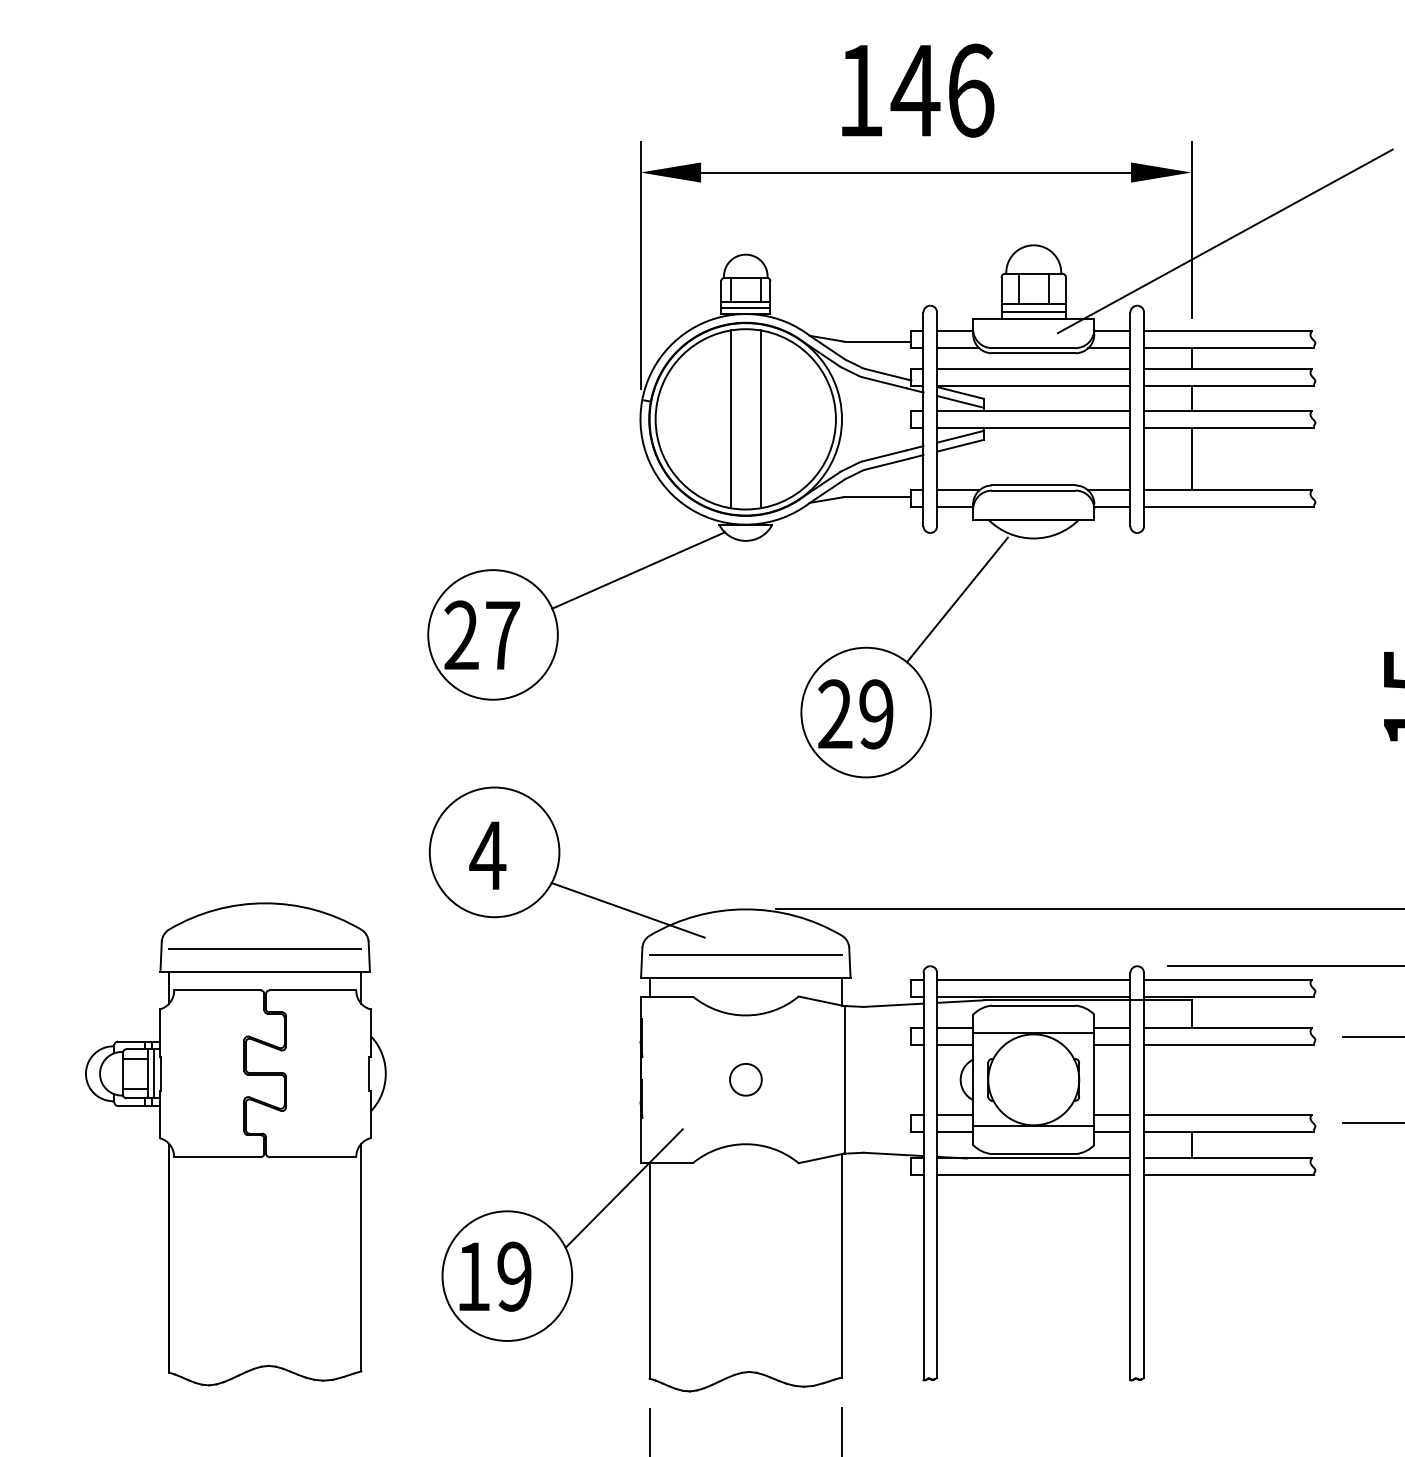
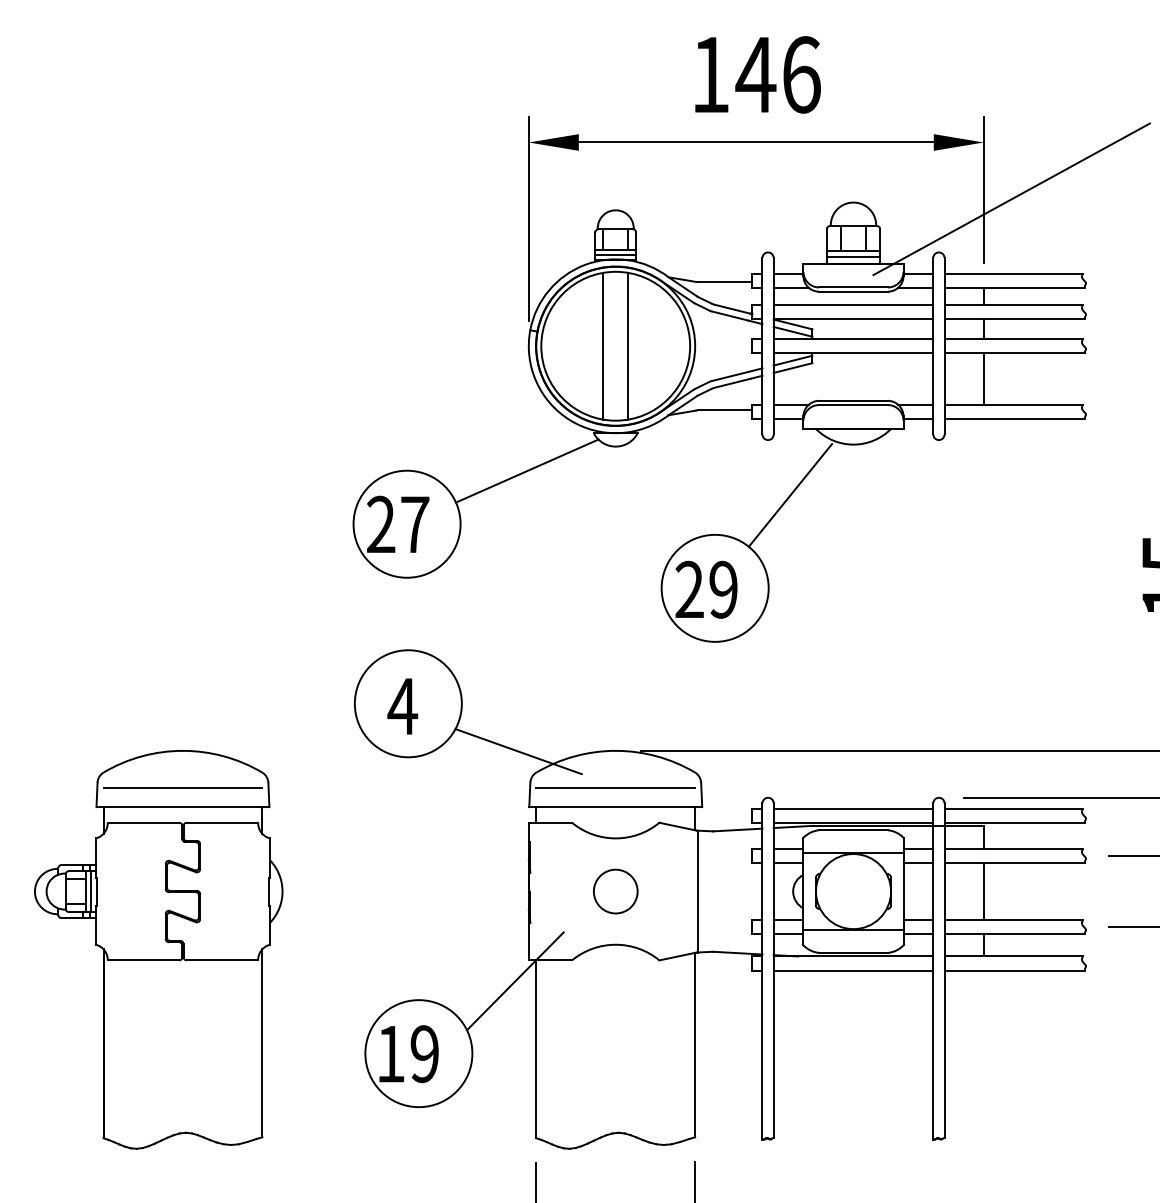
circle: (745, 1079) -> (615, 891), size x1.67
line: (1191, 1079) -> (983, 891), added
part: (235, 1143) -> (158, 949), moved

